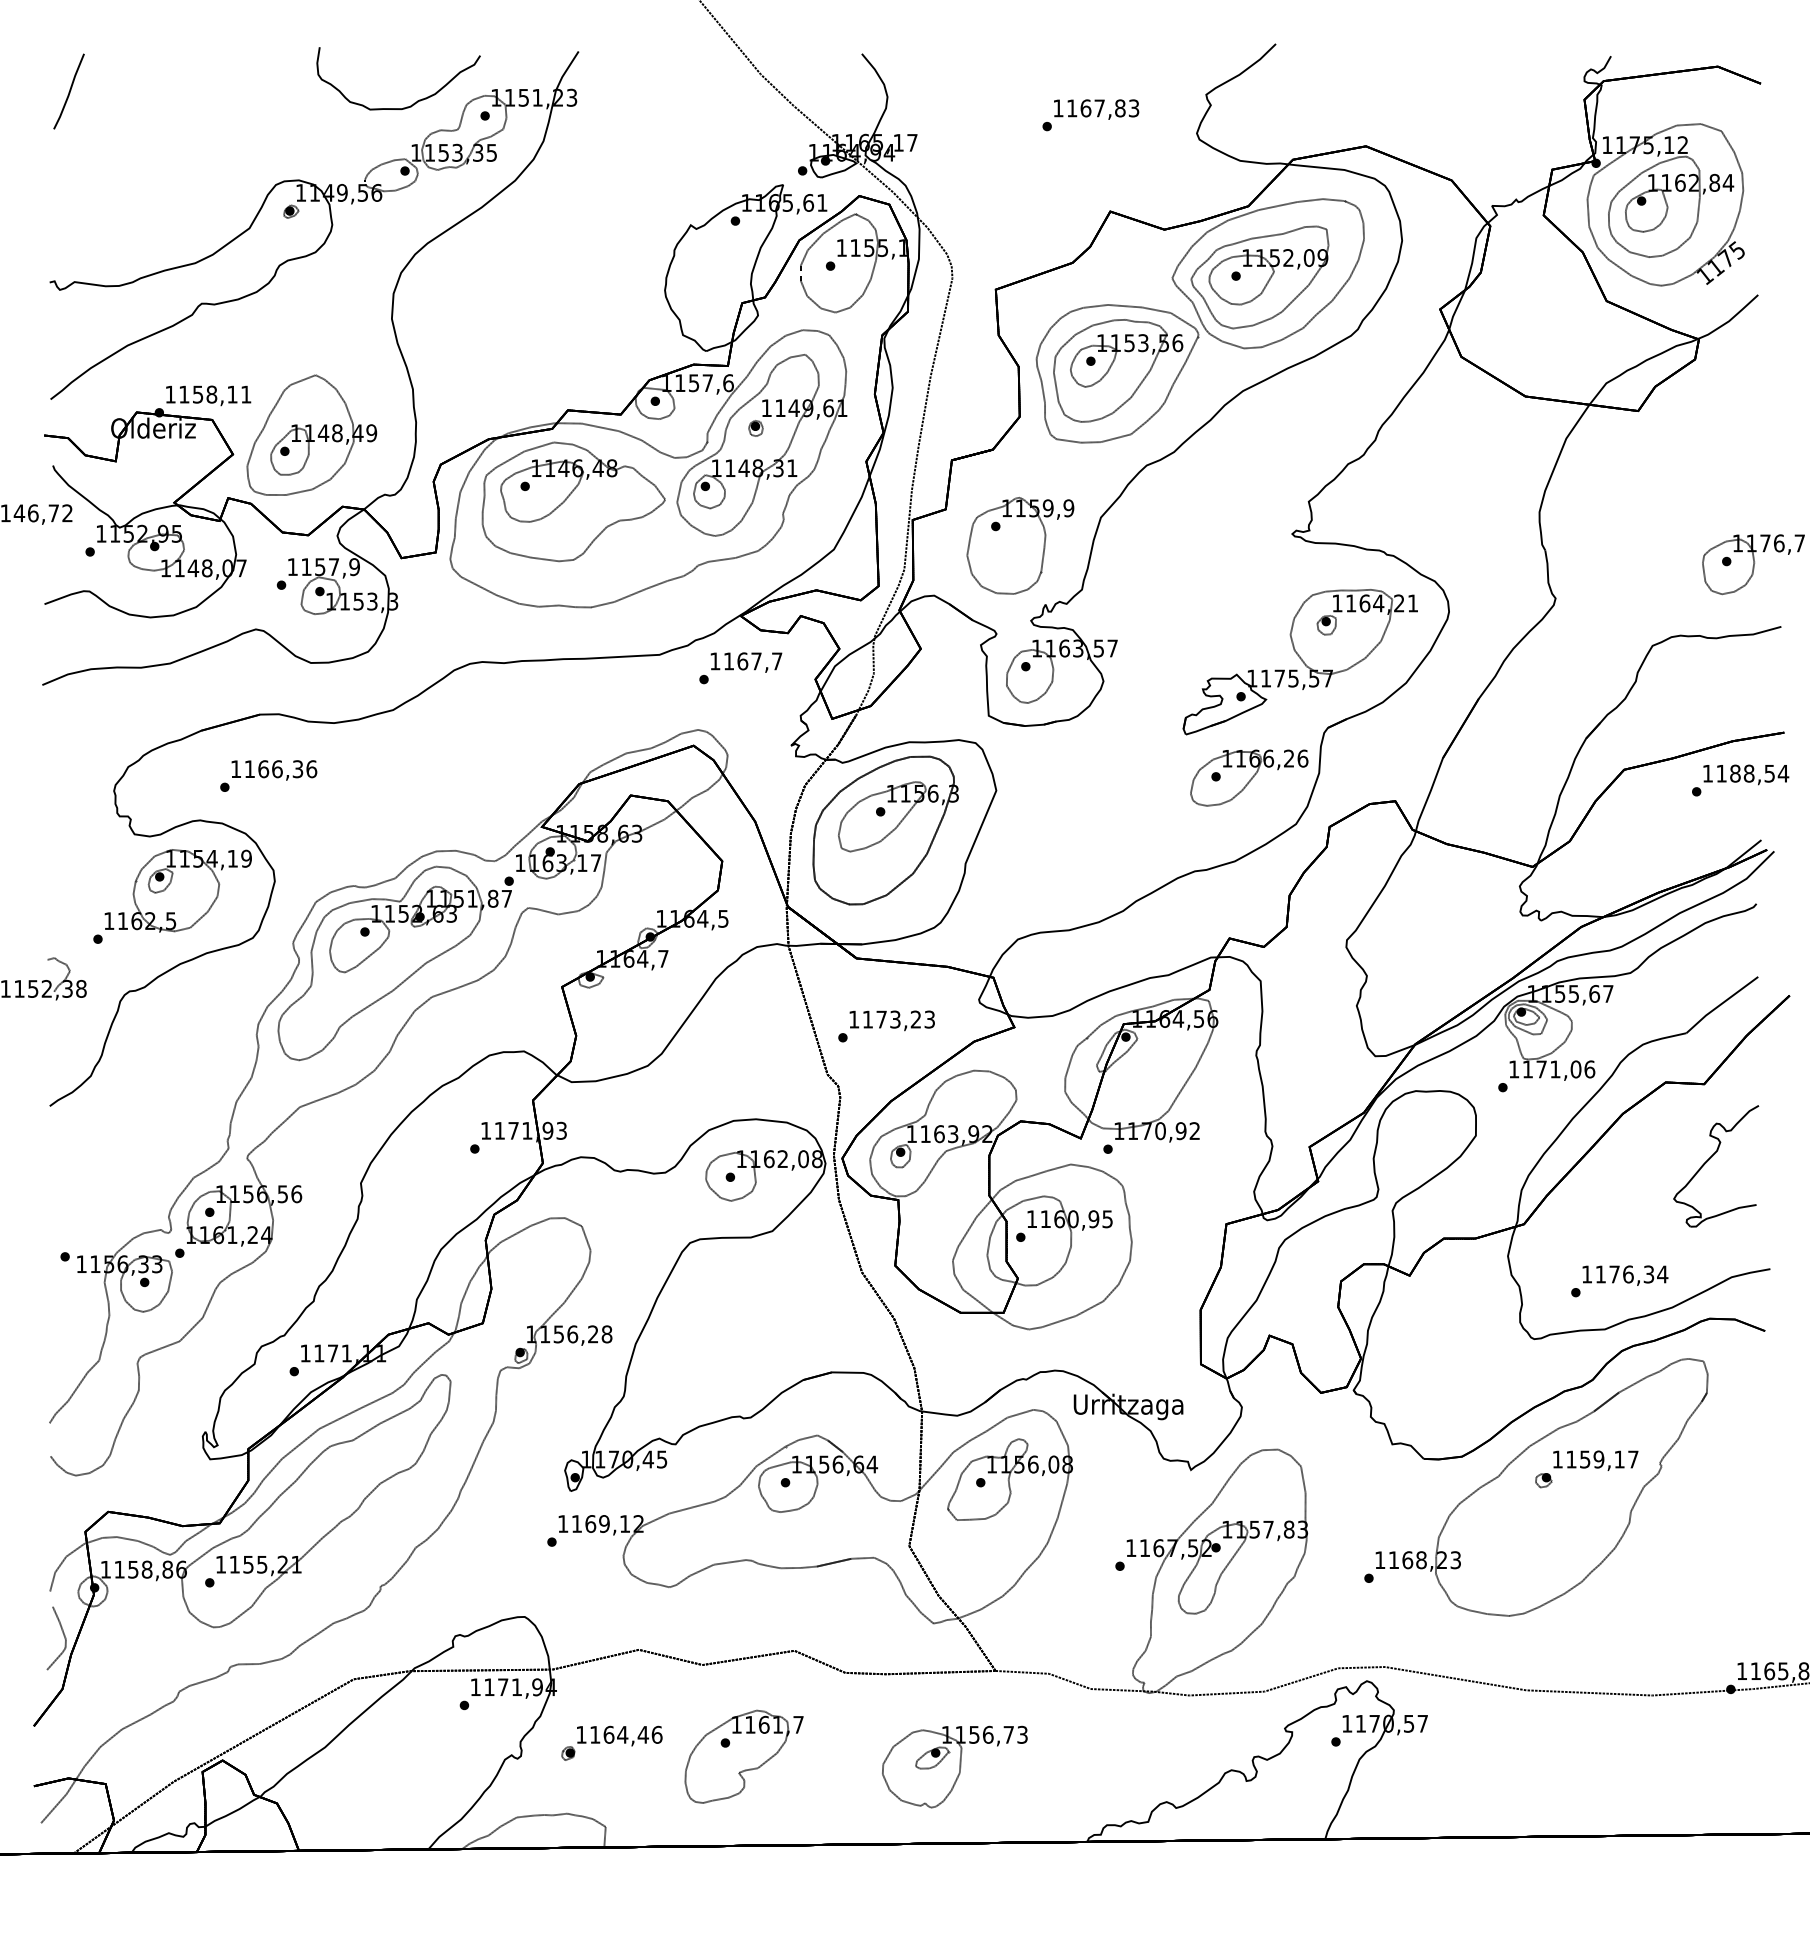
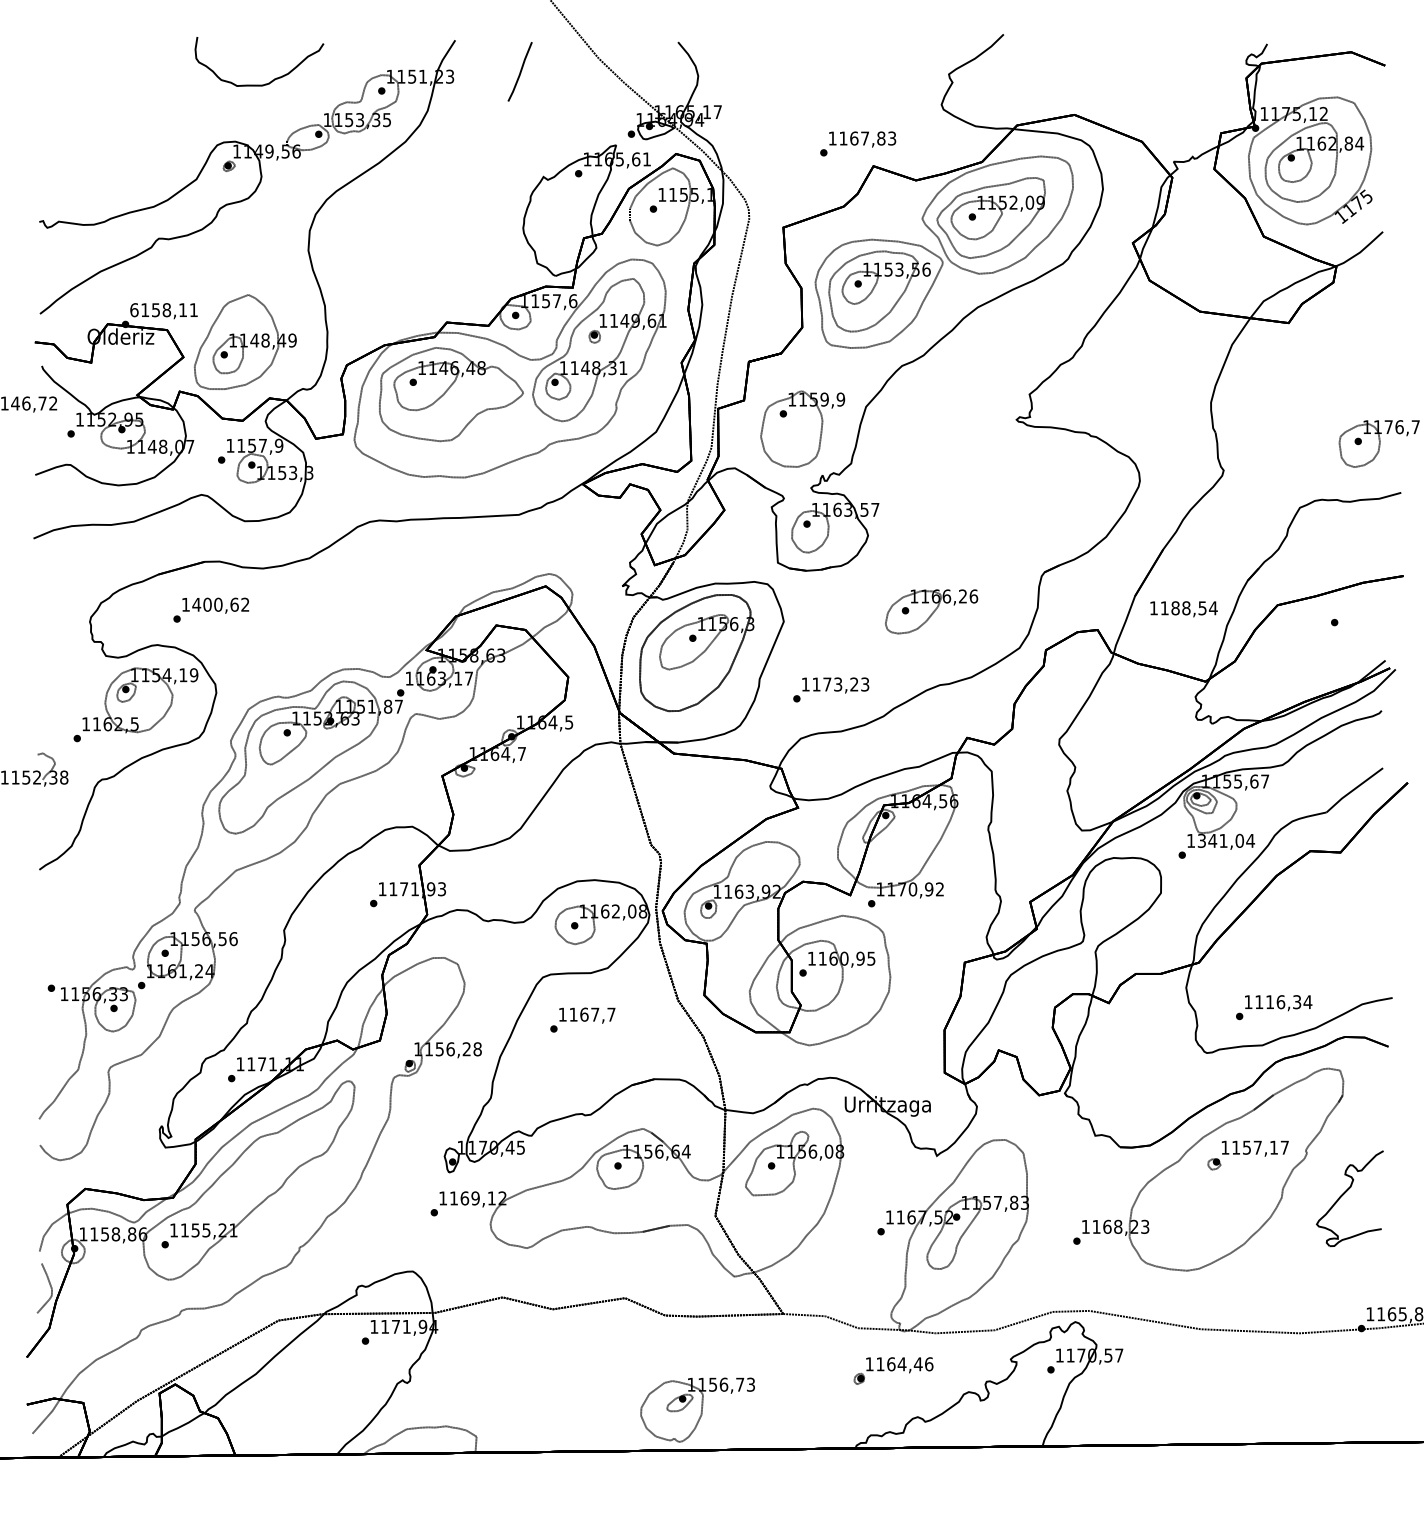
line: (69, 91) -> (520, 71), moved
curve: (414, 102) -> (271, 80), moved
text: (1090, 115) -> (857, 144), moved
text: (170, 394) -> (134, 310), 1158,11 -> 6158,11
part: (1299, 662) -> (1022, 520), removed
text: (740, 668) -> (582, 1020), moved
text: (280, 769) -> (220, 605), 1166,36 -> 1400,62
text: (1746, 774) -> (1184, 608), moved
part: (1249, 777) -> (931, 611), moved
text: (886, 1026) -> (831, 689), moved
text: (1558, 1069) -> (1225, 840), 1171,06 -> 1341,04
part: (1709, 1160) -> (1344, 1194), moved
text: (1614, 1274) -> (1270, 1002), 1176,34 -> 1116,34
text: (1598, 1459) -> (1257, 1147), 1159,17 -> 1157,17
part: (611, 1742) -> (893, 1370), moved
part: (743, 1756) -> (584, 1381), removed
part: (954, 1766) -> (697, 1409), moved

